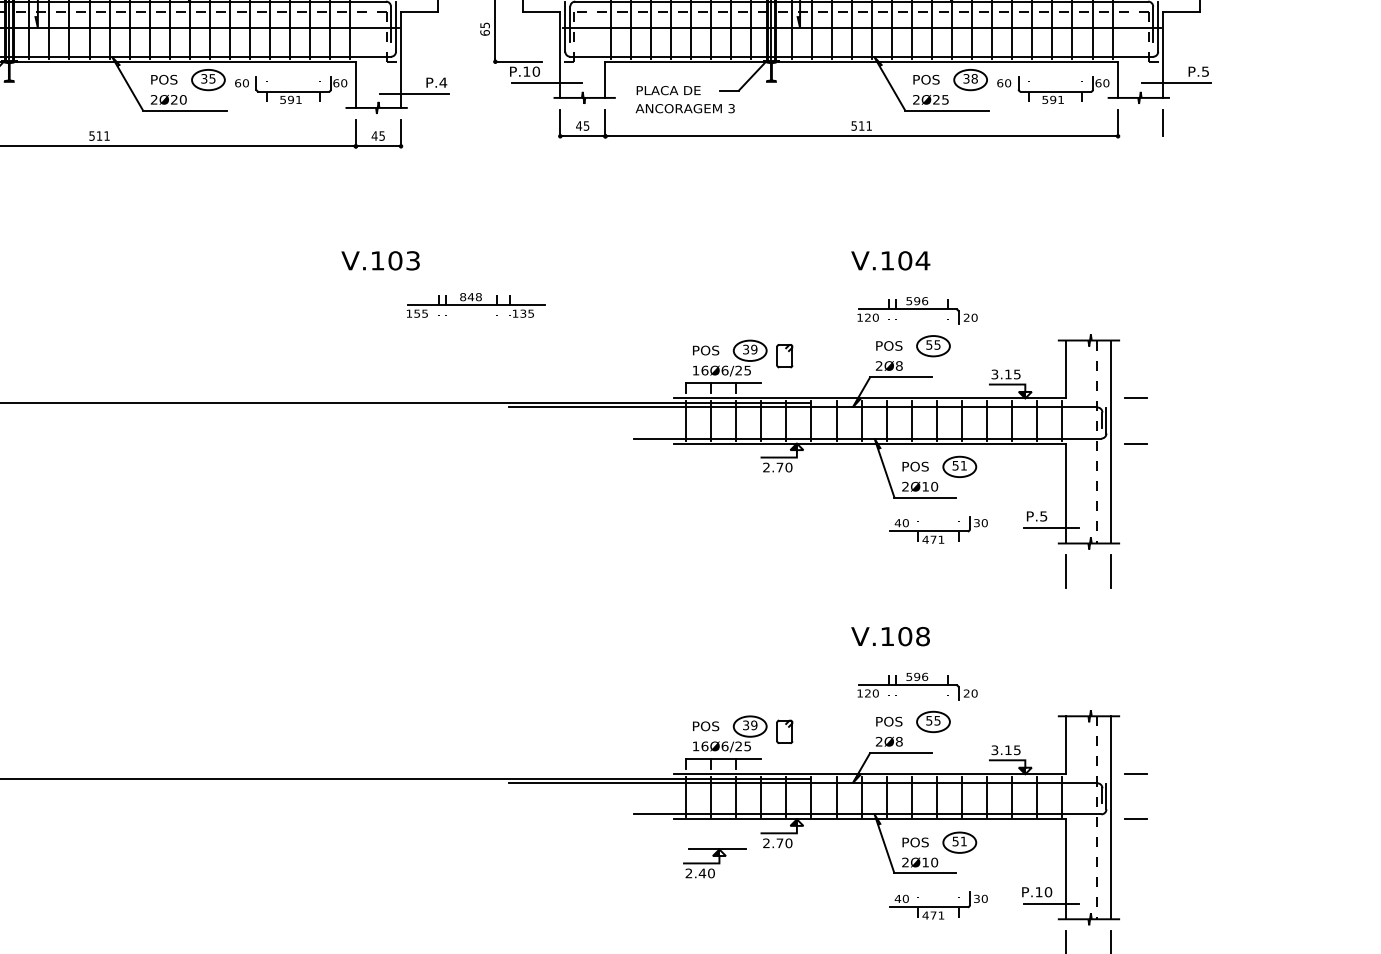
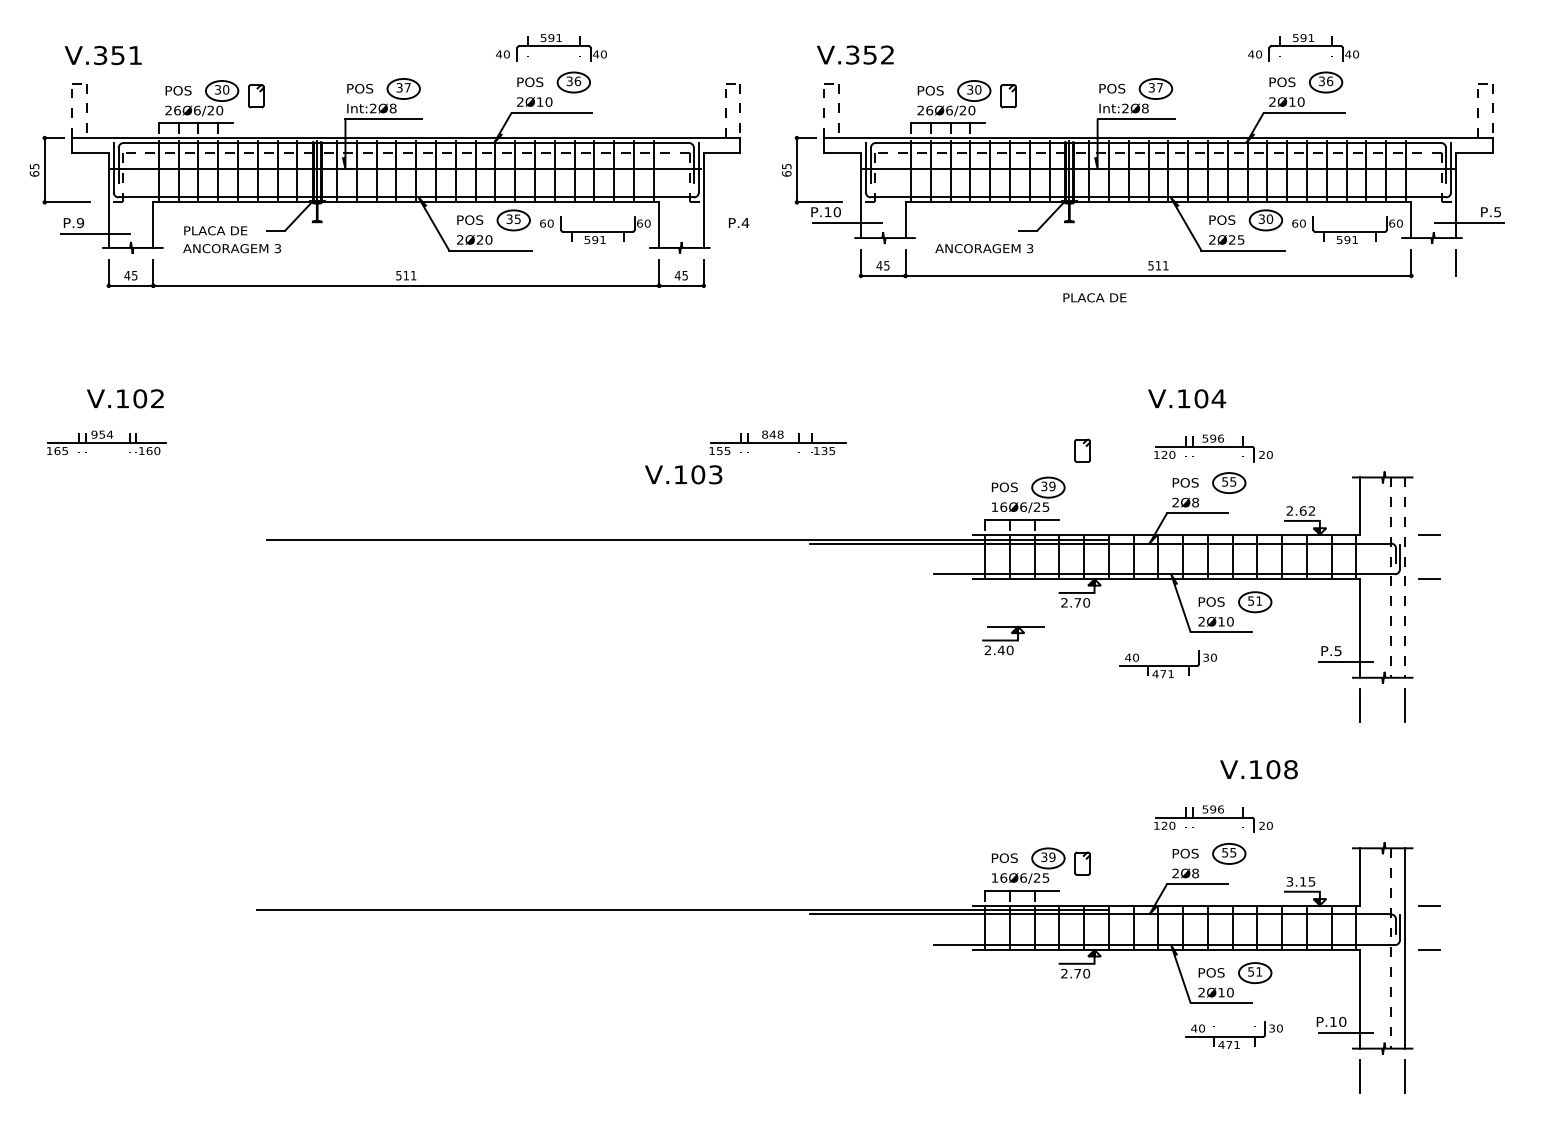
text: (974, 78) -> (1269, 218), 38 -> 30
text: (668, 90) -> (1094, 297), moved
line: (413, 94) -> (716, 234), removed
text: (380, 260) -> (683, 474), moved
part: (784, 355) -> (1082, 450), moved
text: (1005, 373) -> (1300, 510), 3.15 -> 2.62
line: (1111, 442) -> (1404, 578), solid -> dashed
part: (937, 529) -> (1167, 663), moved
text: (890, 636) -> (1258, 769), moved
part: (714, 863) -> (1013, 640), moved

